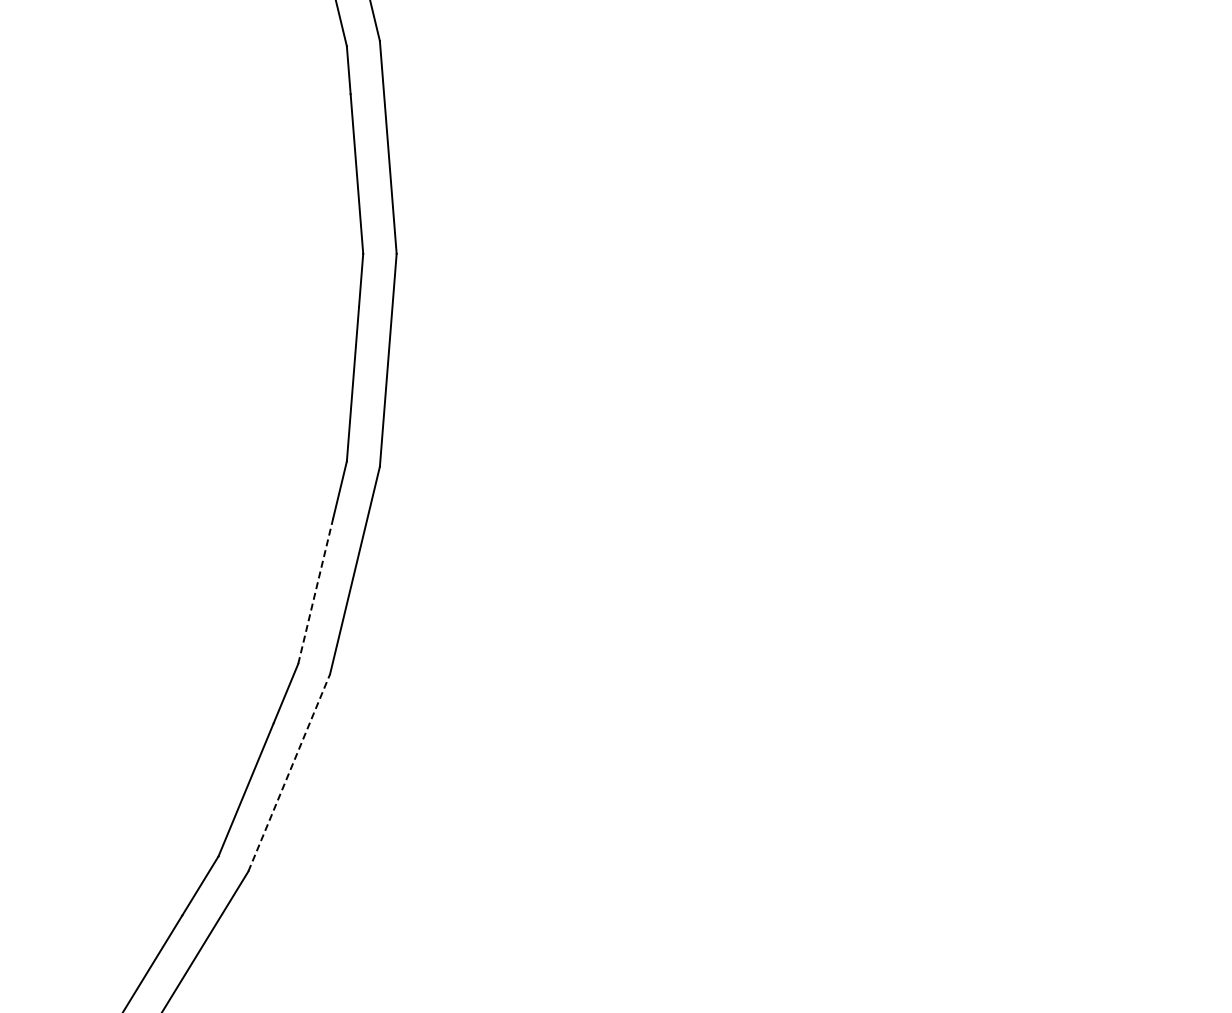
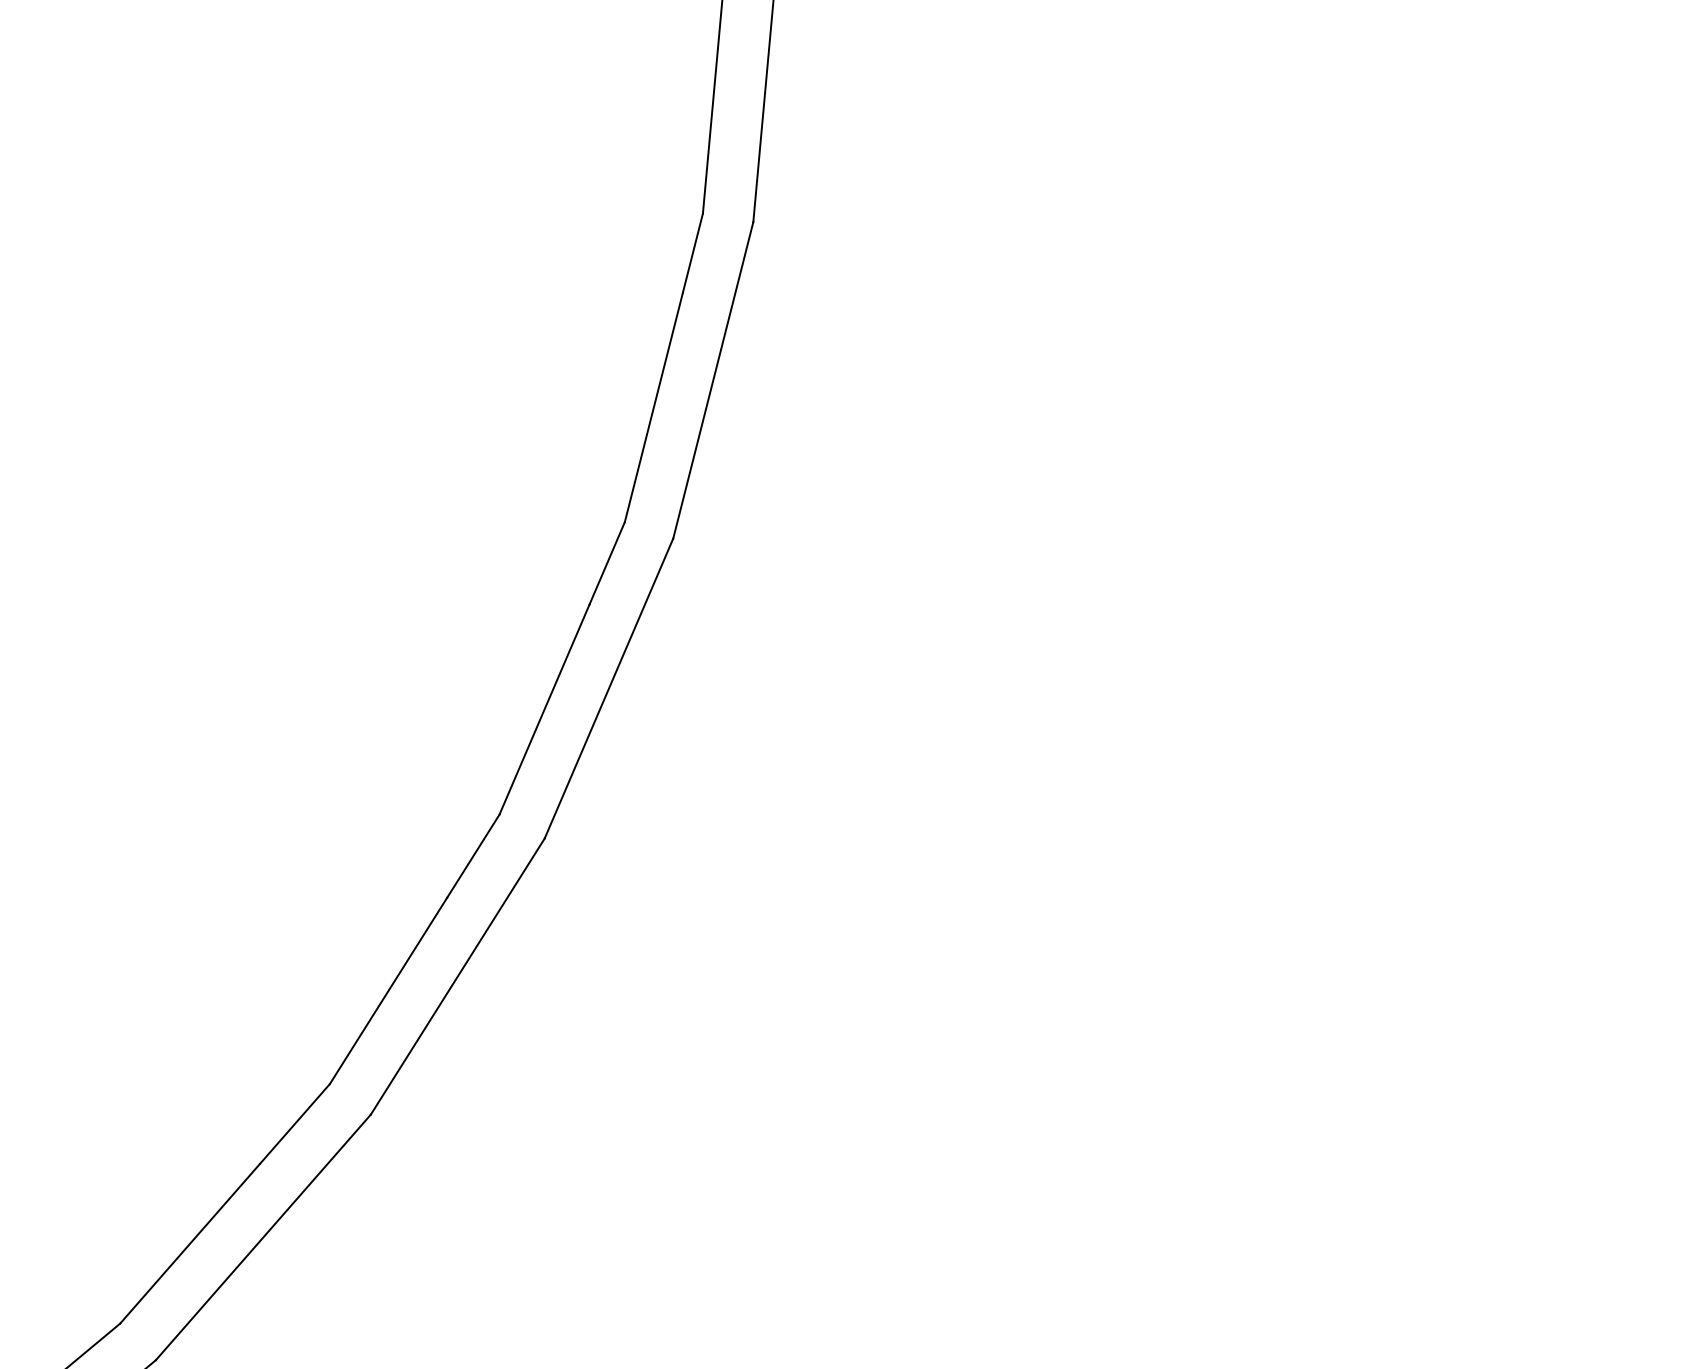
line: (315, 591) -> (544, 710), dashed -> solid
line: (289, 772) -> (458, 976), dashed -> solid

